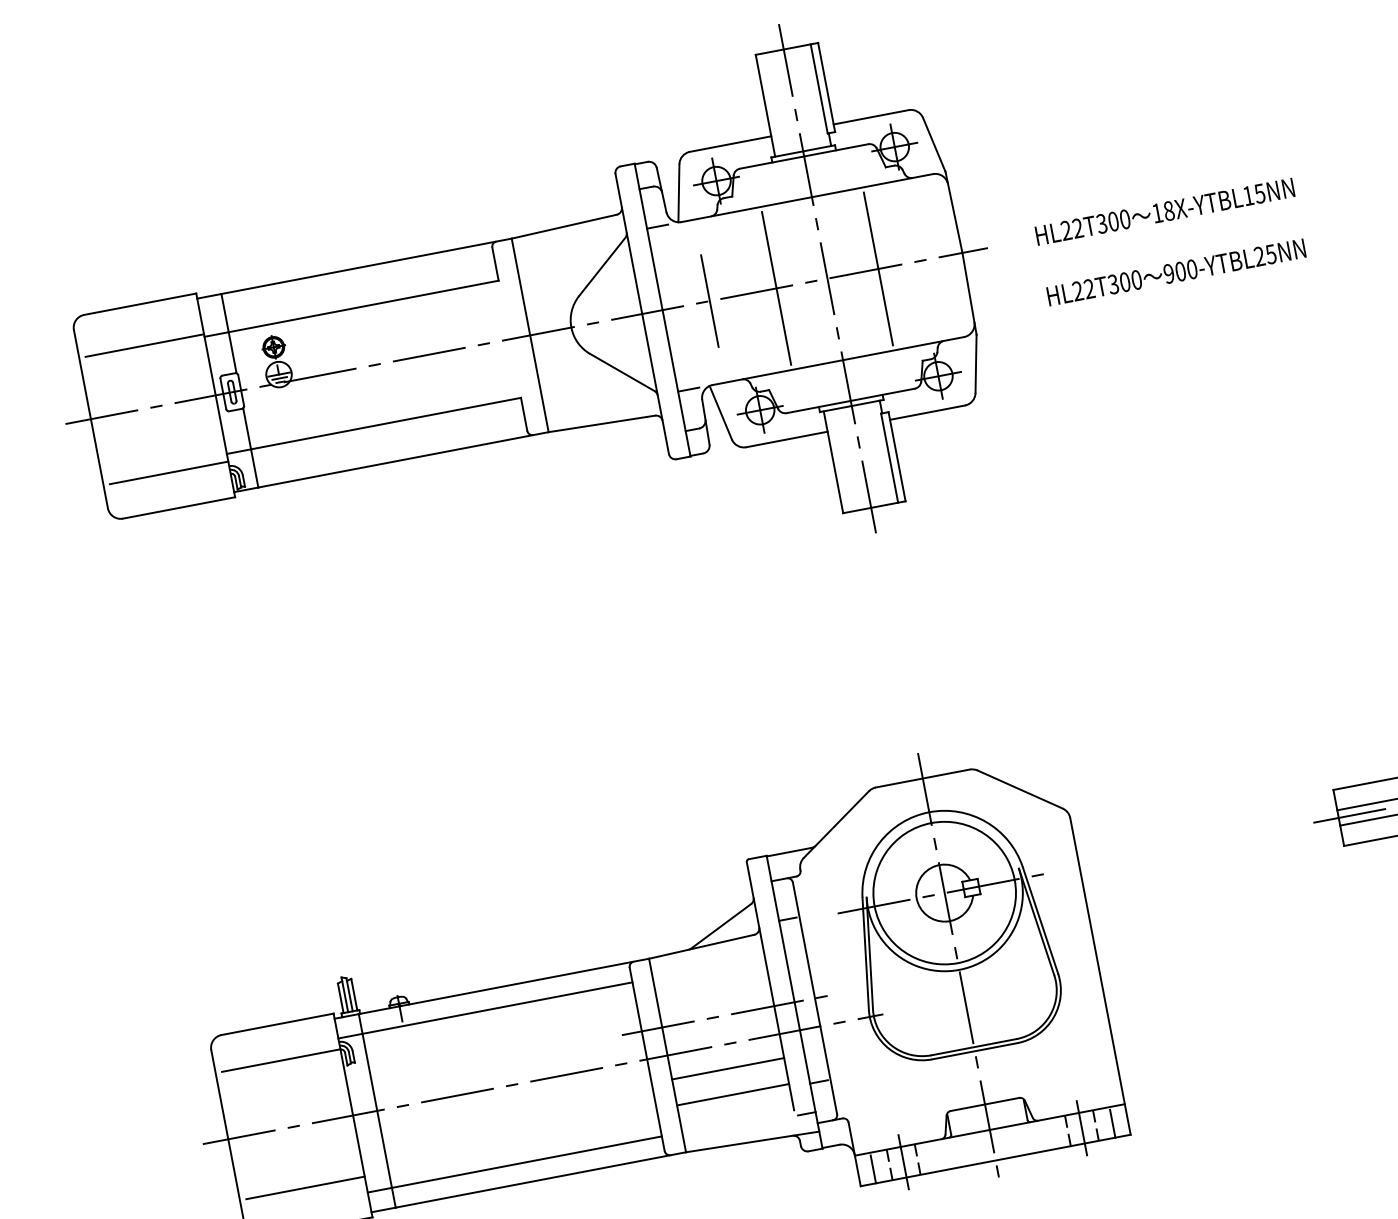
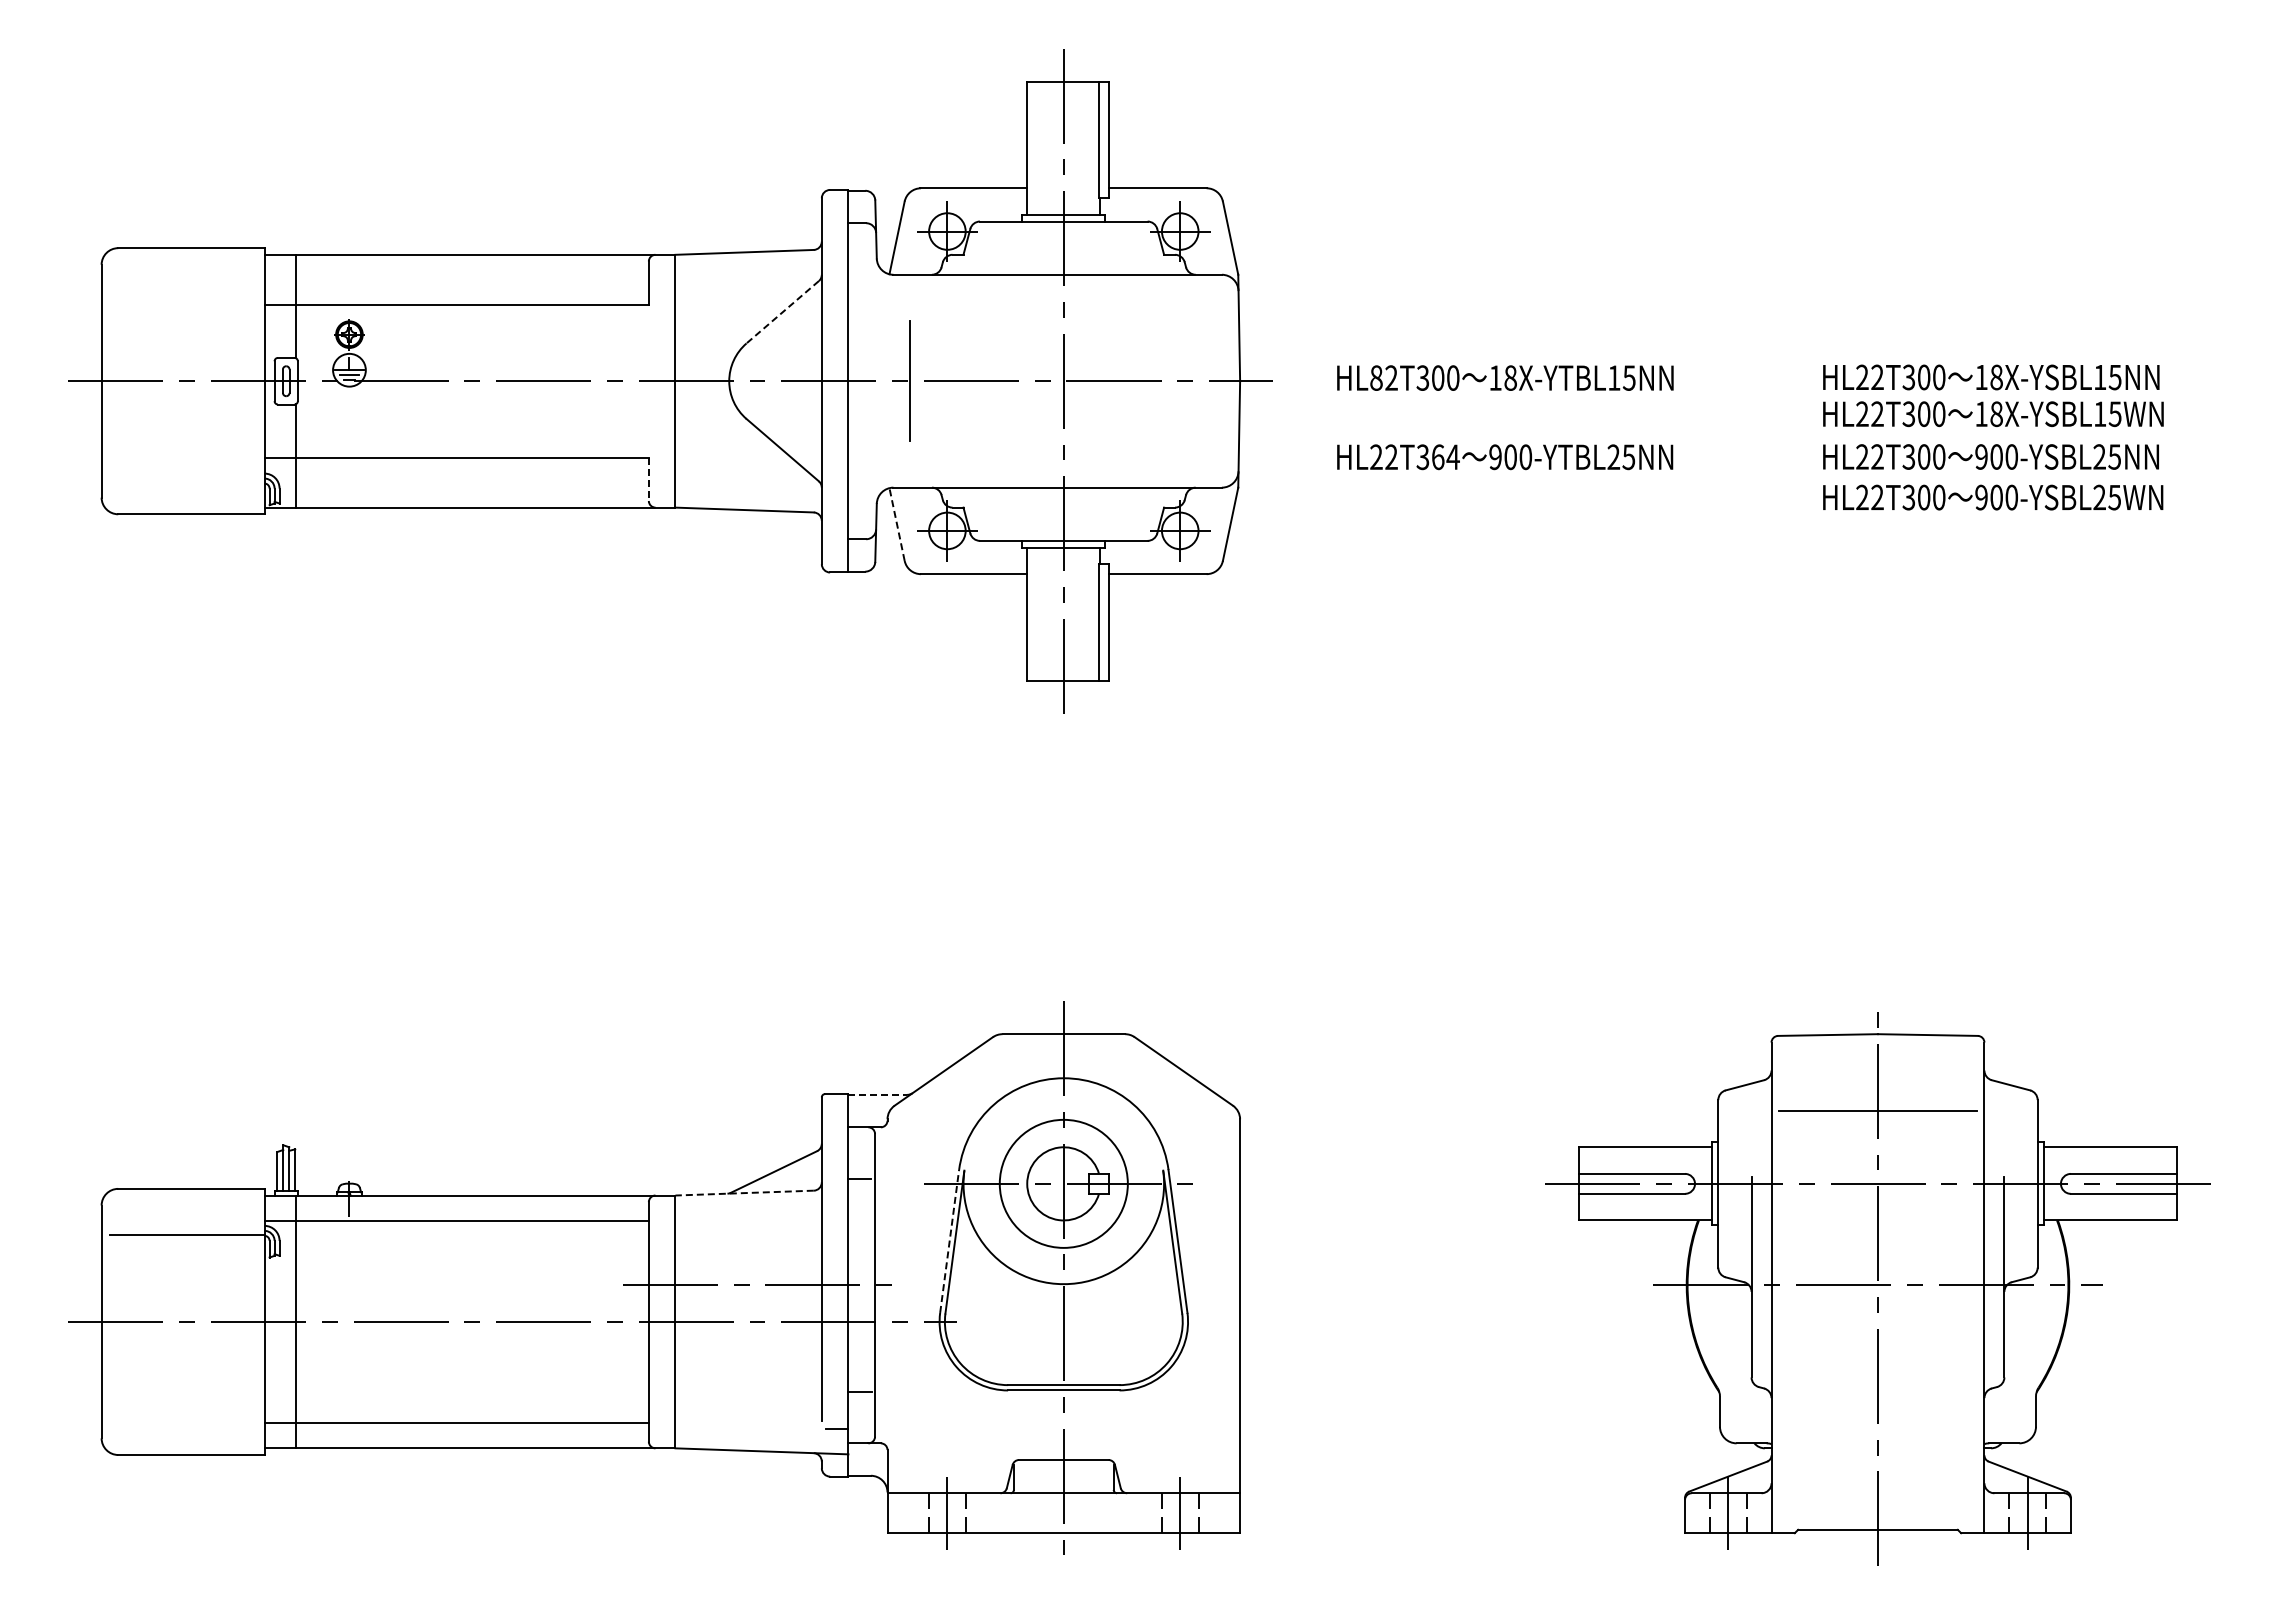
line: (657, 226) -> (862, 274), removed
text: (1066, 230) -> (1376, 377), HL22T300 -> HL82T300
line: (602, 267) -> (782, 312), solid -> dashed
line: (878, 269) -> (1130, 381), removed
text: (1130, 281) -> (1445, 457), HL22T300 -> HL22T364
line: (776, 288) -> (997, 381), removed
line: (144, 345) -> (186, 301), removed
line: (688, 389) -> (862, 487), removed
line: (720, 412) -> (896, 524), solid -> dashed
line: (523, 414) -> (648, 479), solid -> dashed
line: (168, 472) -> (186, 467), removed
line: (789, 851) -> (878, 1094), solid -> dashed
circle: (944, 892) -> (1063, 1183), size x0.7
line: (701, 947) -> (744, 1193), solid -> dashed
line: (865, 953) -> (949, 1240), solid -> dashed
line: (728, 1069) -> (748, 1353), removed
line: (733, 1095) -> (748, 1387), removed
line: (1112, 1123) -> (1220, 1514), removed
line: (873, 1169) -> (907, 1514), removed
line: (304, 1187) -> (186, 1401), removed

